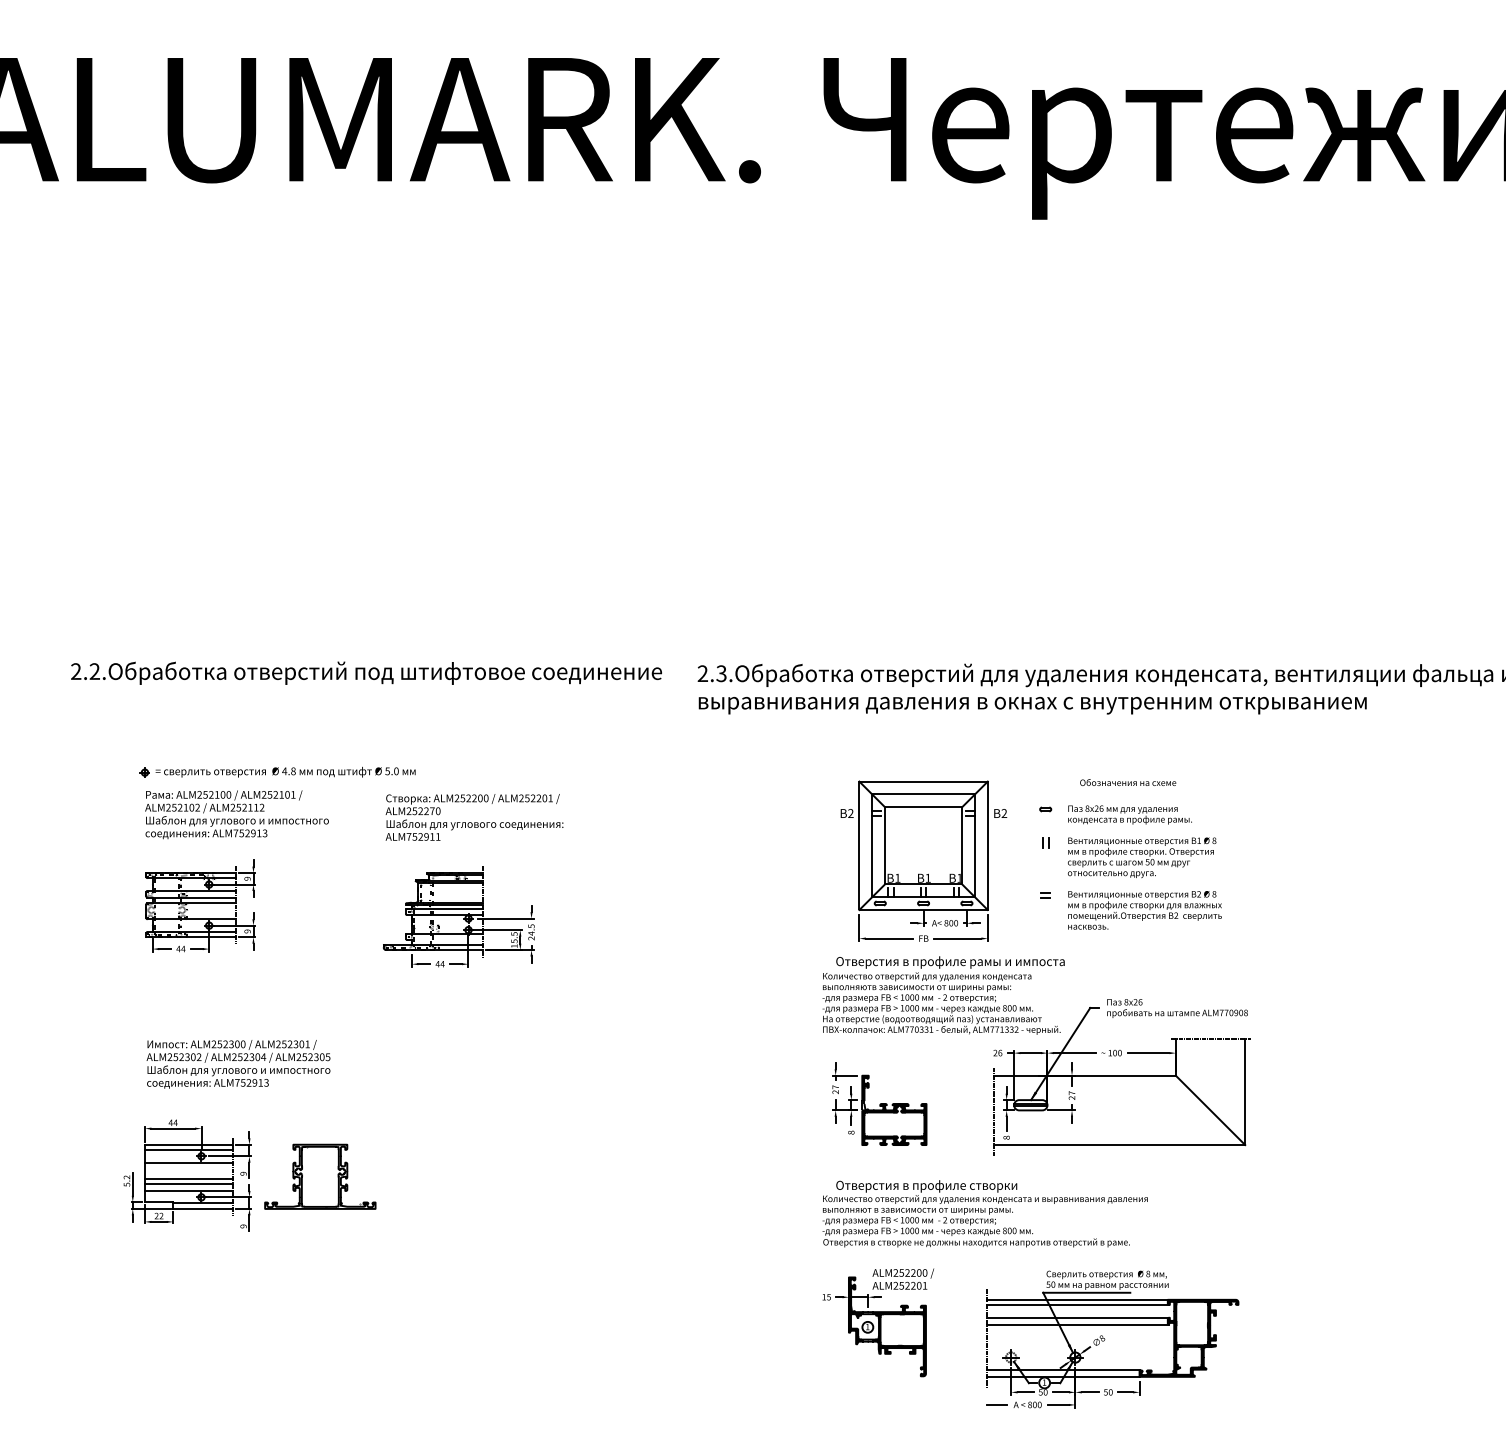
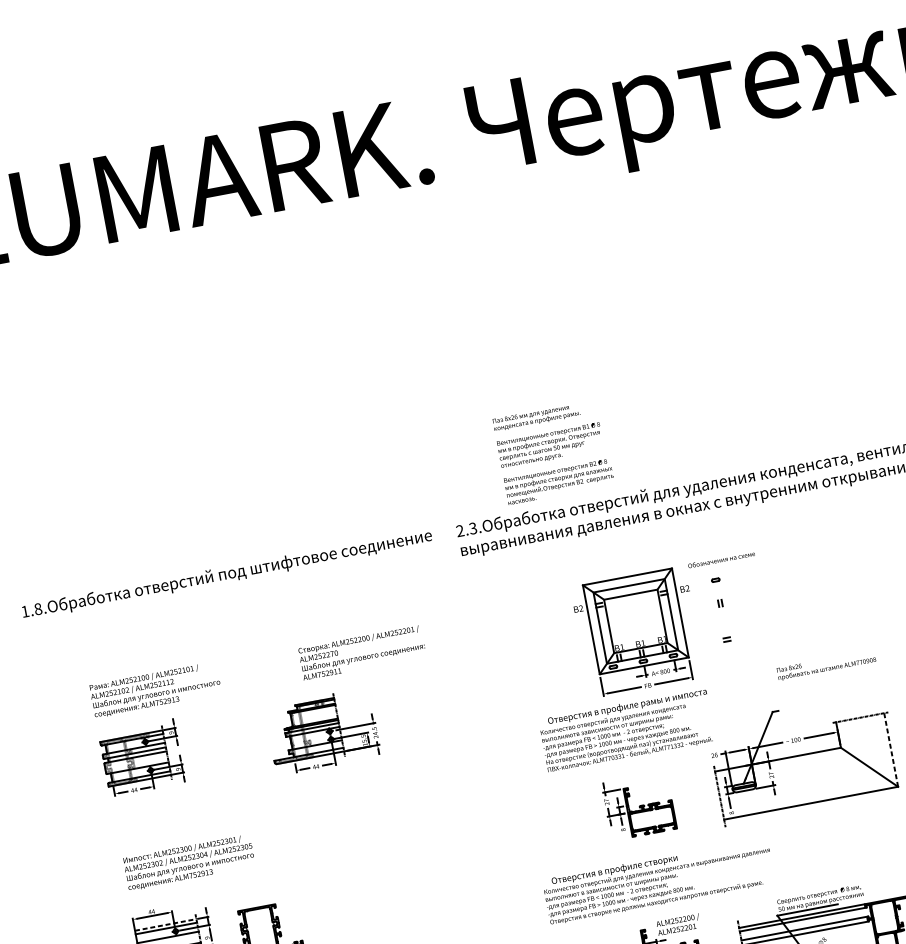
text: (85, 671) -> (31, 610), 2.2. -> 1.8.
part: (277, 771) -> (178, 654), removed
text: (1128, 782) -> (721, 559), moved
text: (474, 817) -> (362, 652), moved
text: (1144, 867) -> (553, 452), moved
text: (943, 995) -> (626, 730), moved
text: (1177, 1008) -> (826, 665), moved
line: (1245, 1091) -> (891, 749), solid -> dashed
line: (189, 1144) -> (165, 924), solid -> dashed
text: (984, 1213) -> (658, 881), moved

